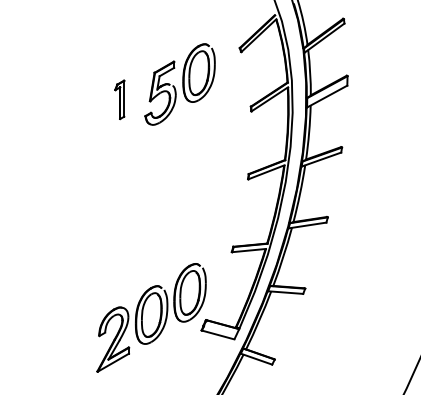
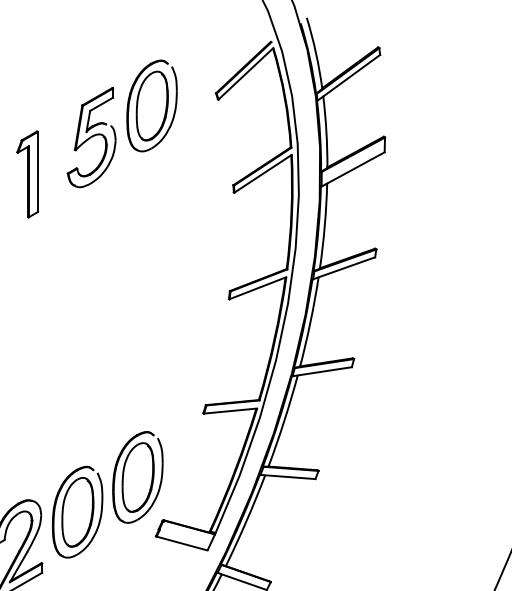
part: (179, 84) -> (121, 123), moved
part: (119, 99) -> (27, 174), size x1.43

